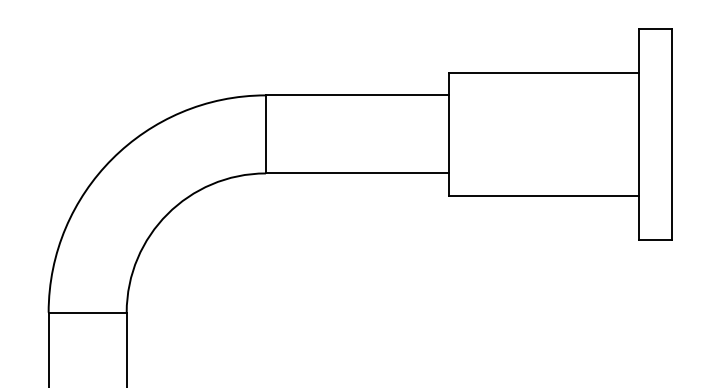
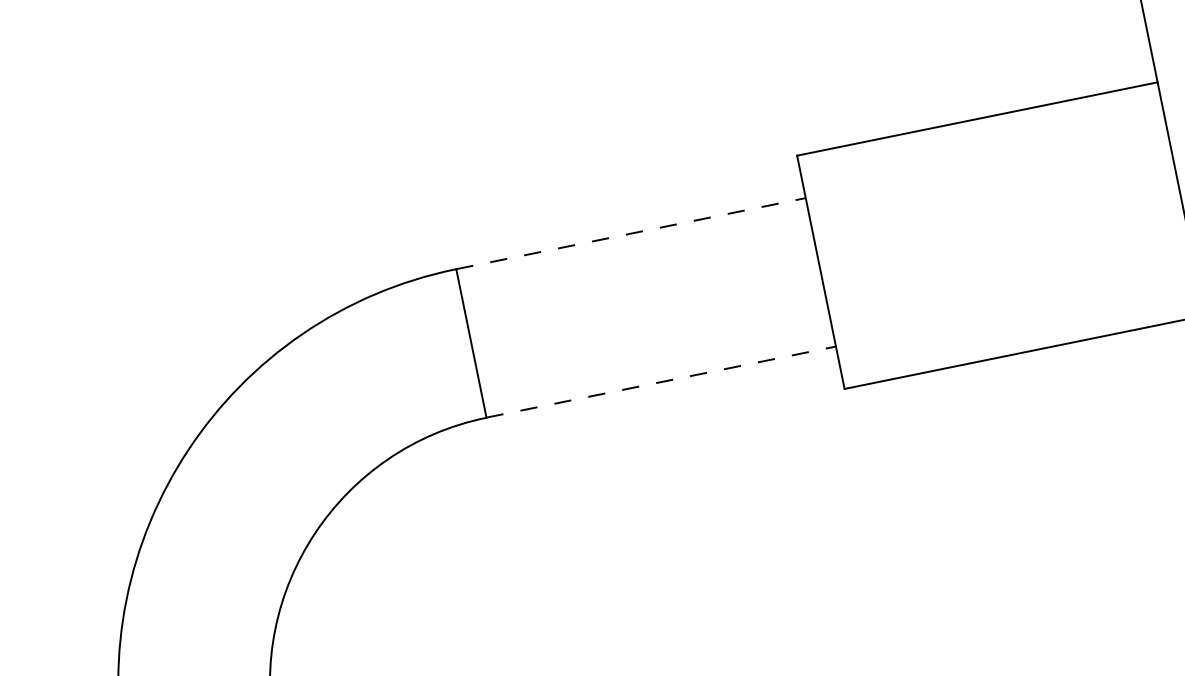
line: (357, 95) -> (630, 233), solid -> dashed
line: (357, 173) -> (660, 382), solid -> dashed

